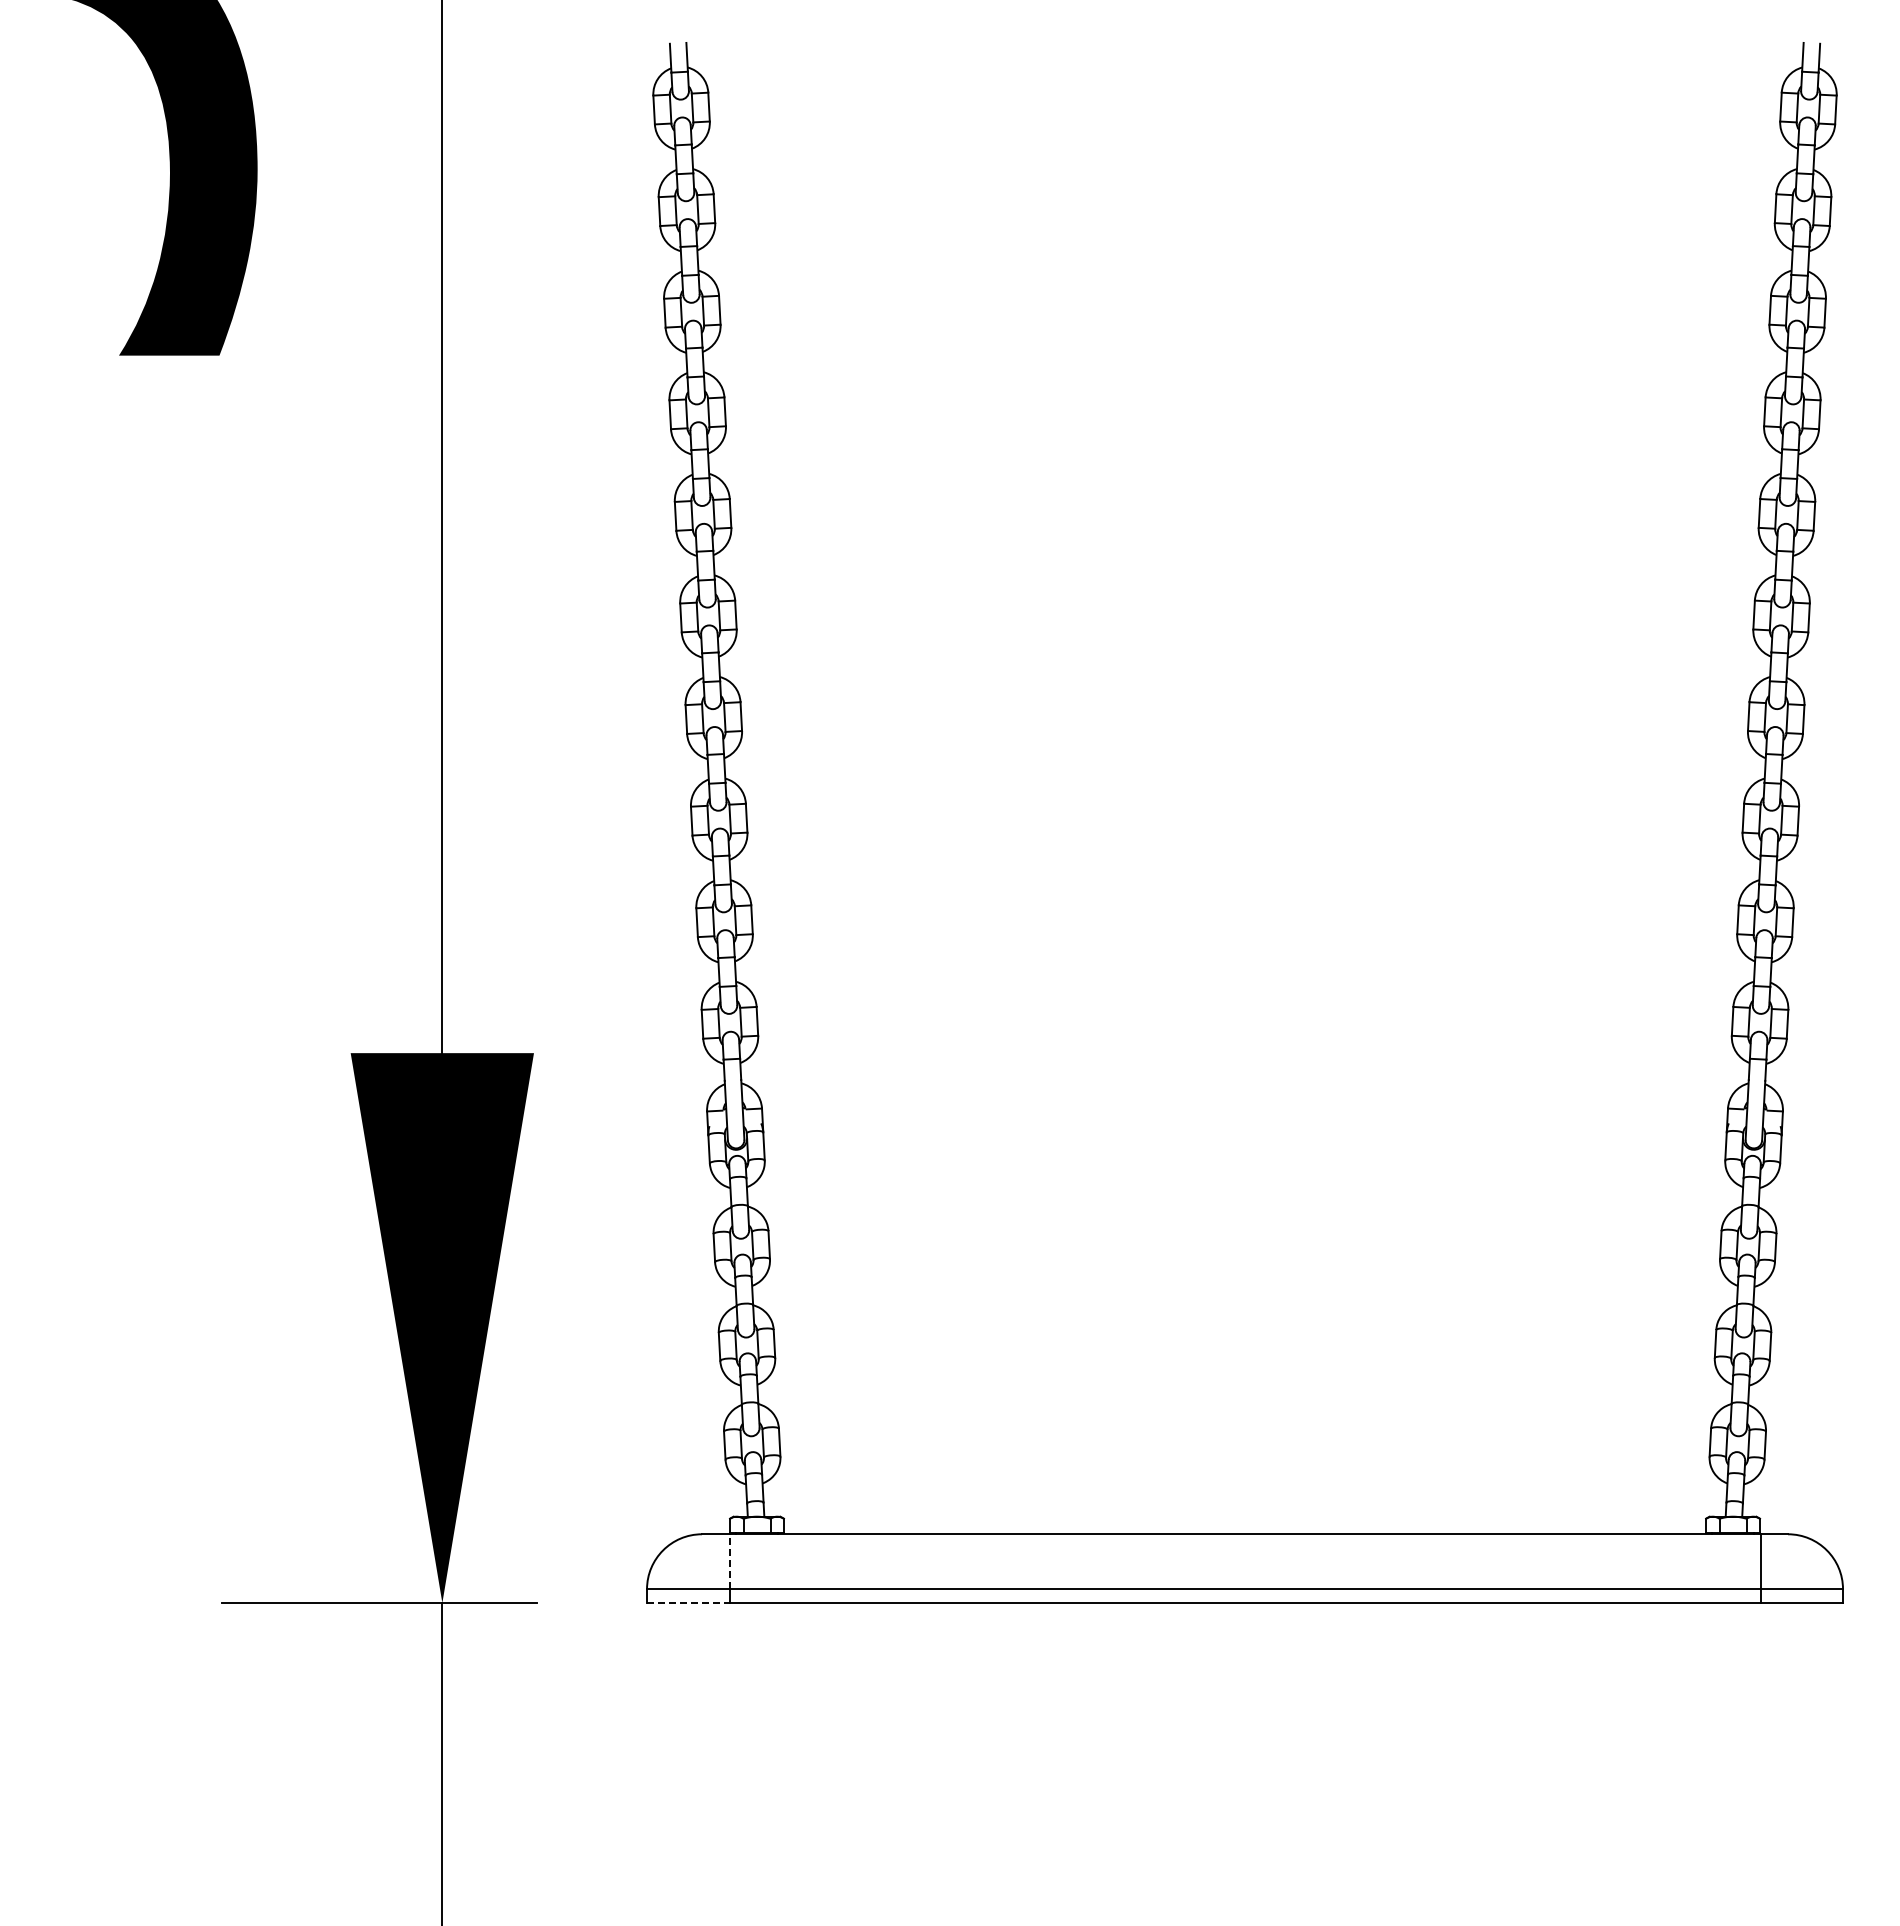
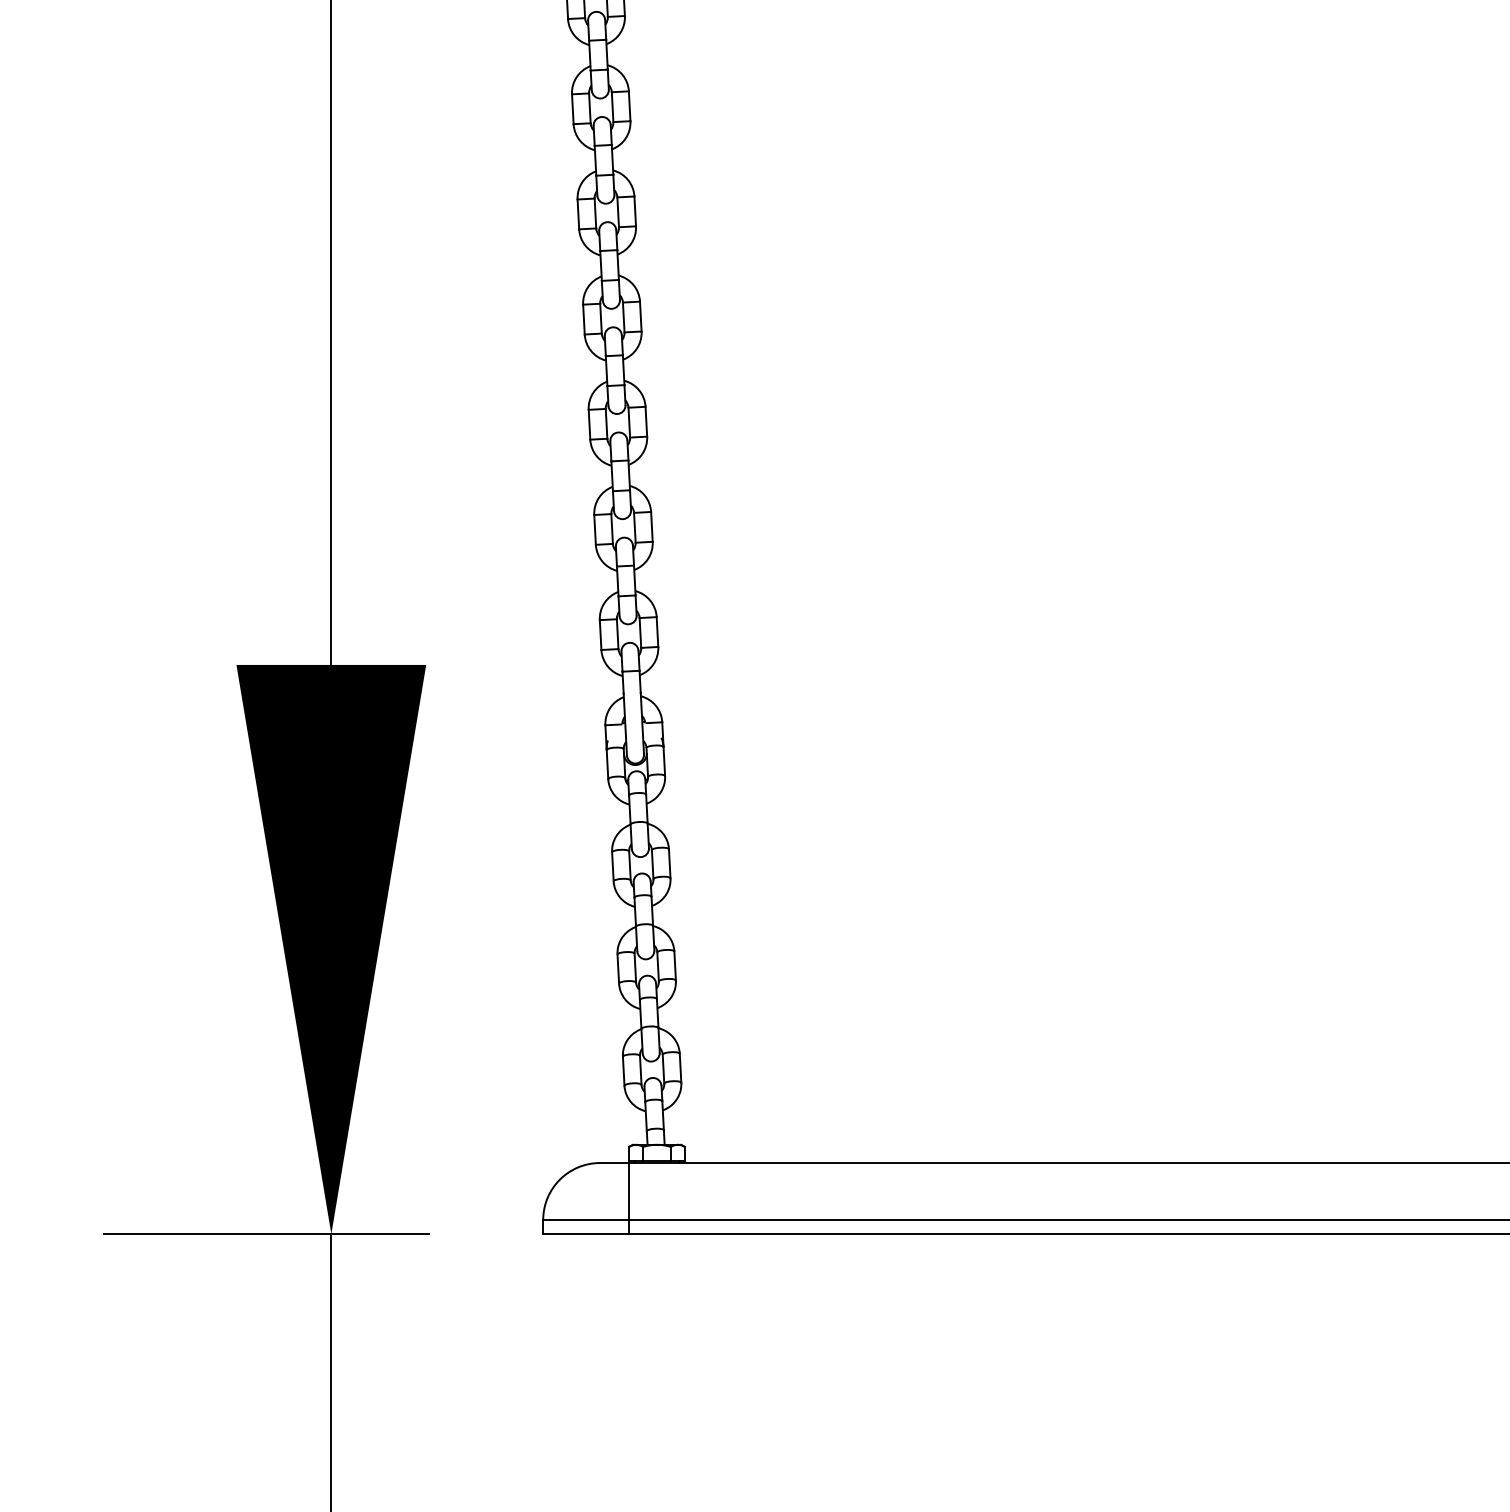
line: (729, 1561) -> (628, 1191), dashed -> solid
line: (688, 1603) -> (586, 1234), dashed -> solid

